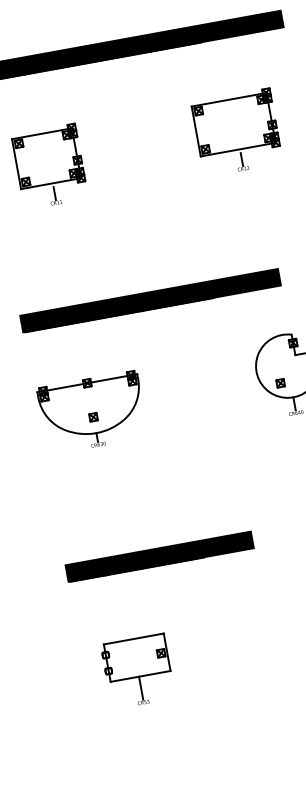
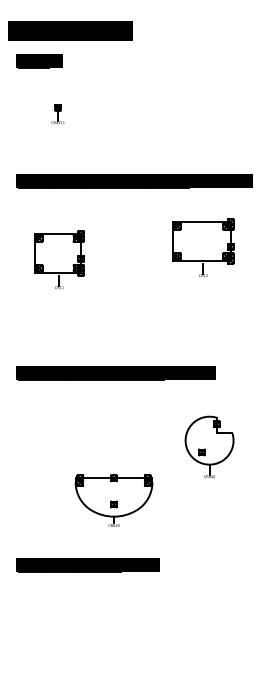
part: (237, 132) -> (203, 247), moved
part: (91, 412) -> (113, 500), moved
part: (137, 671) -> (56, 647), removed

